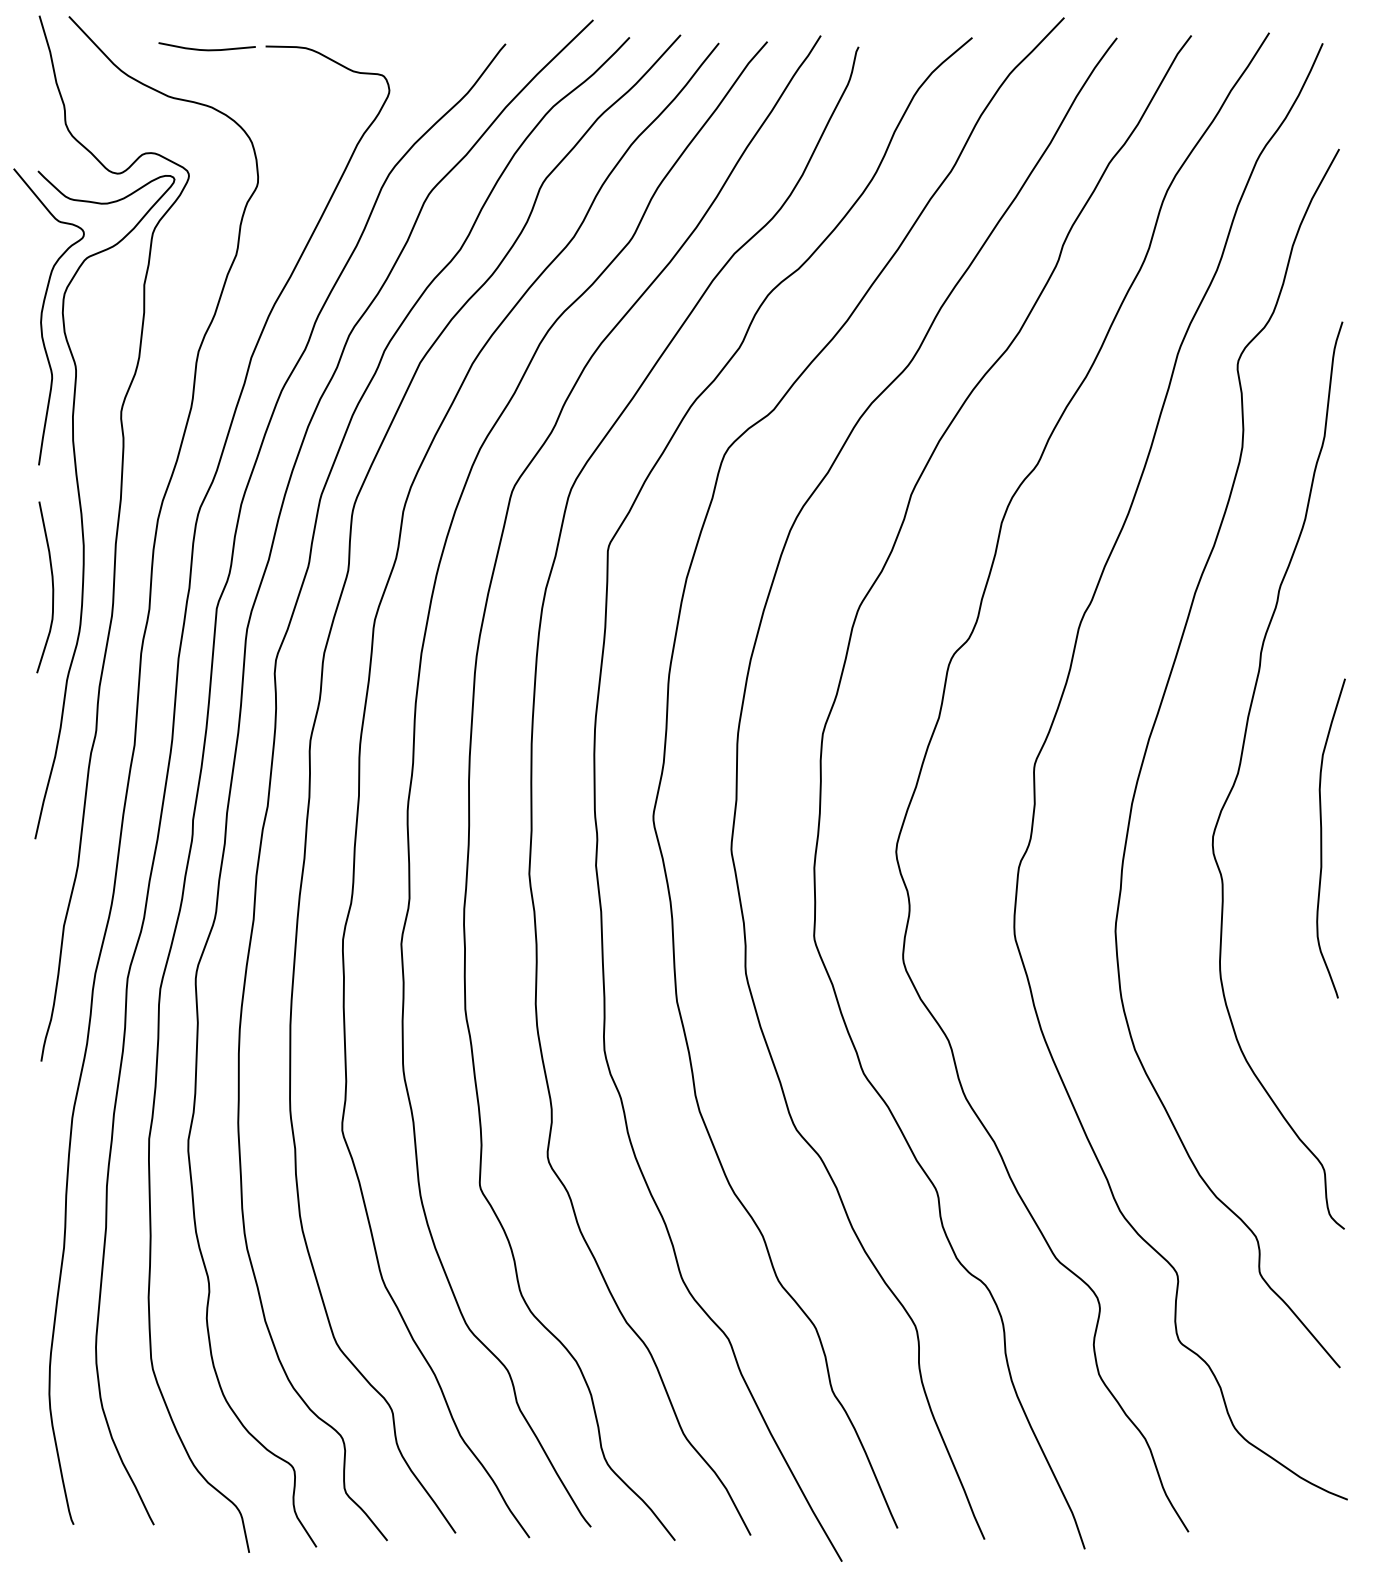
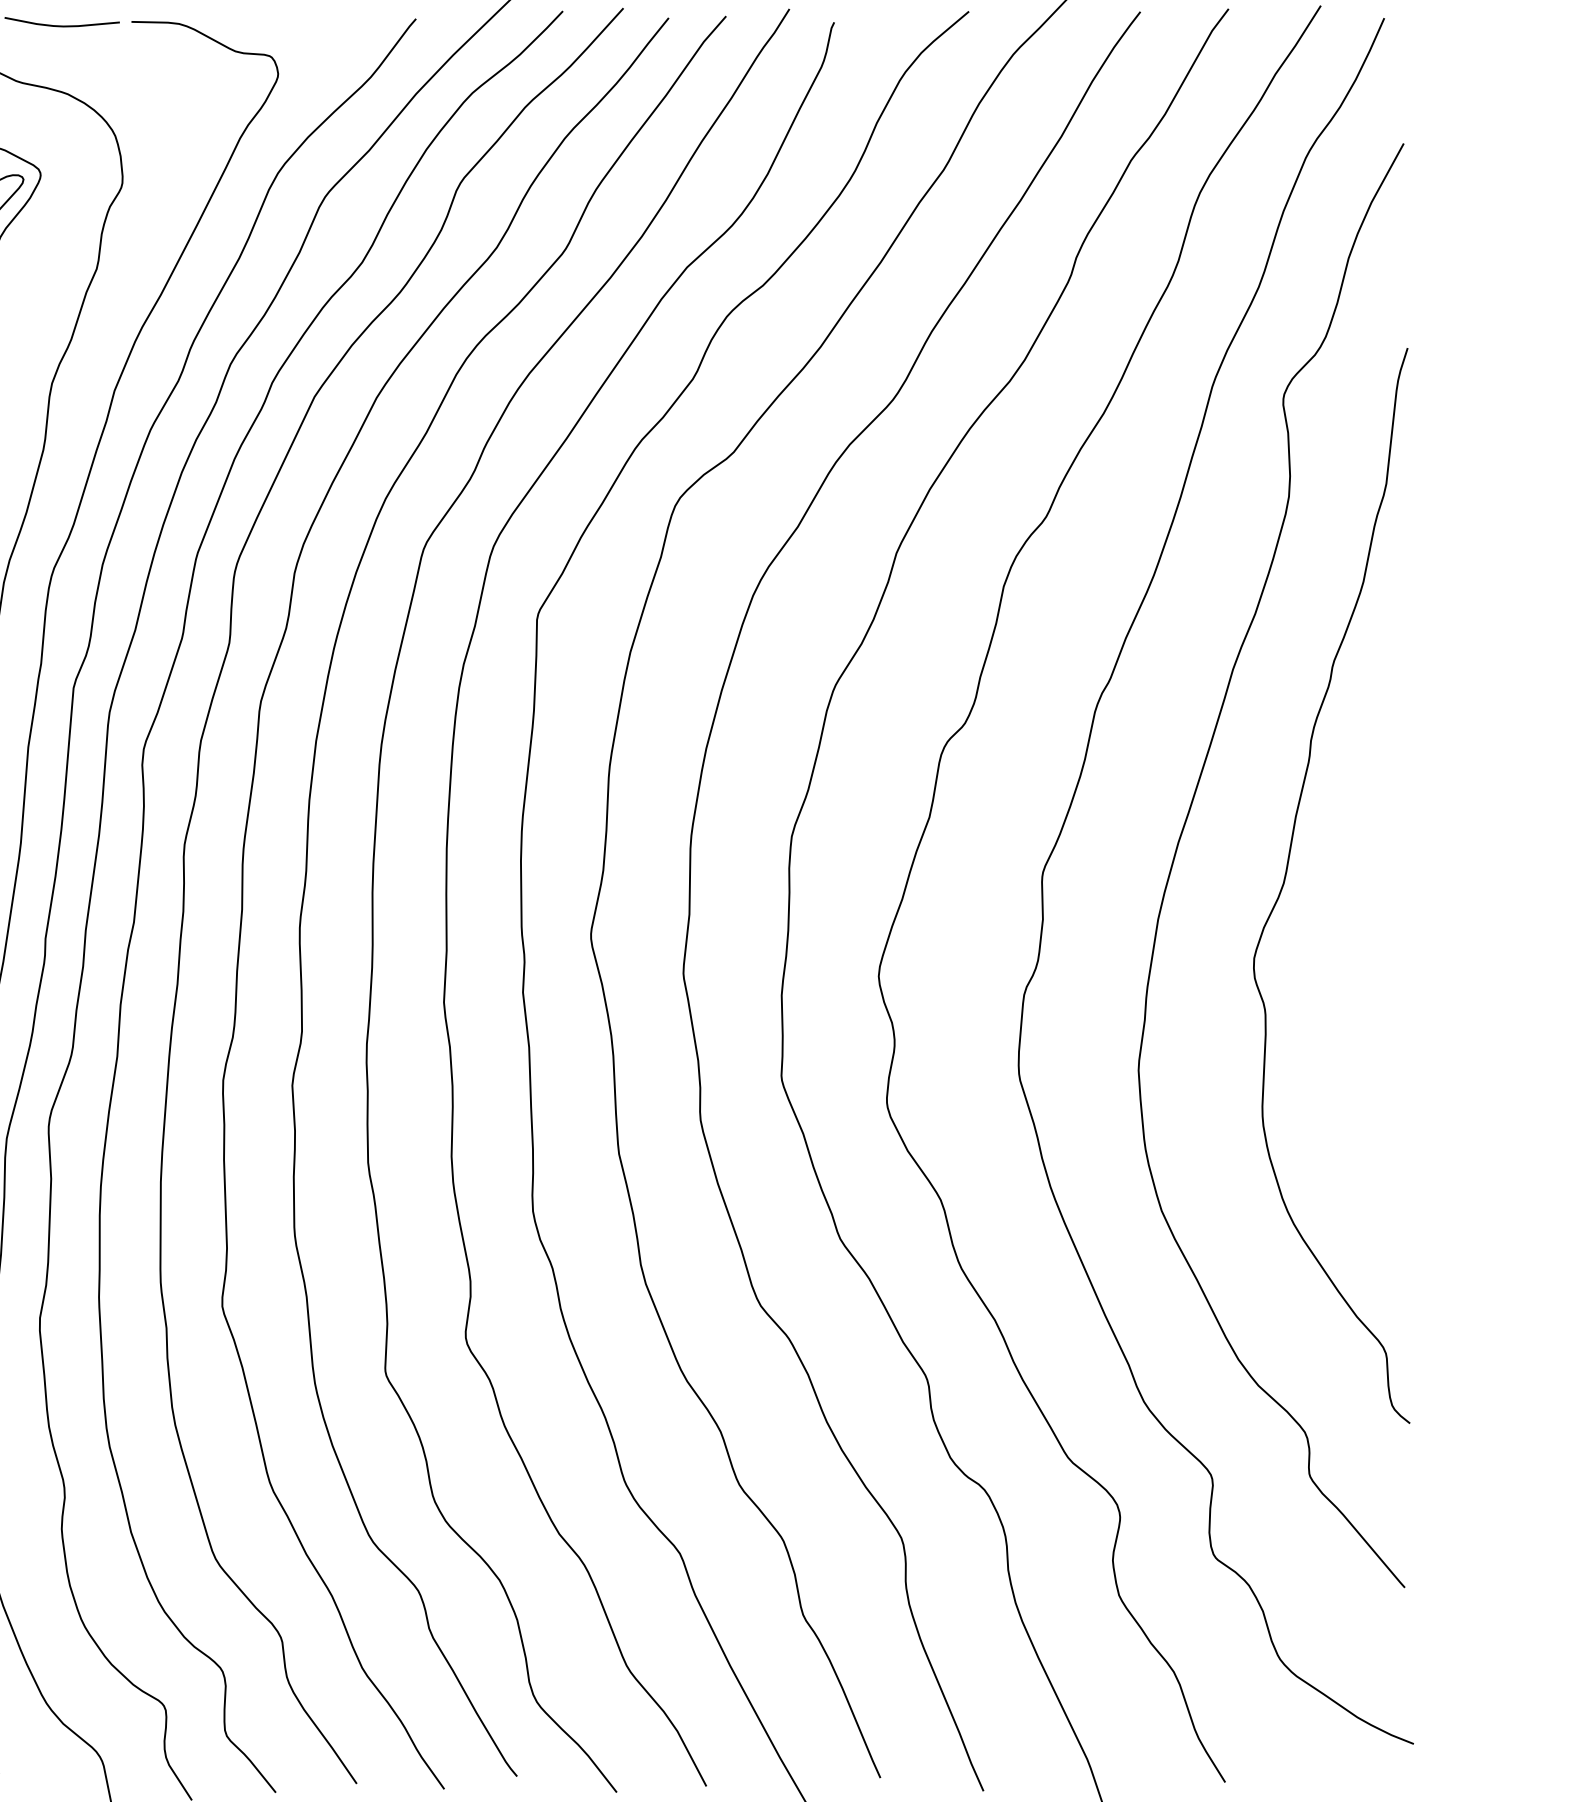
curve: (1322, 838) -> (1383, 960), removed

